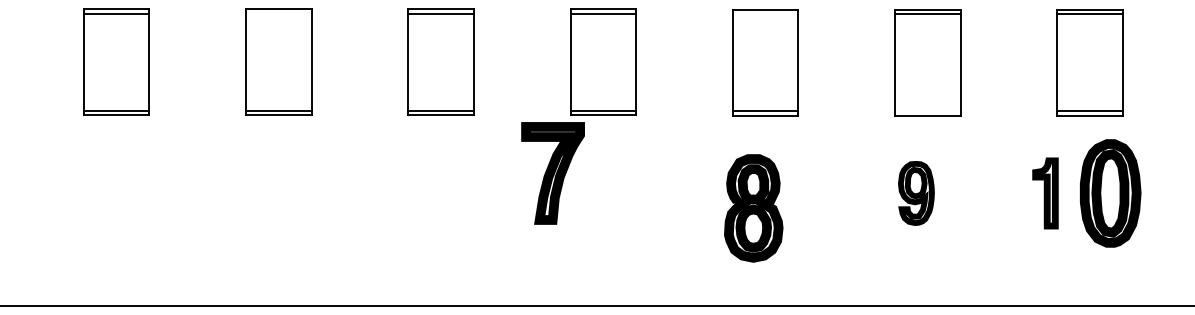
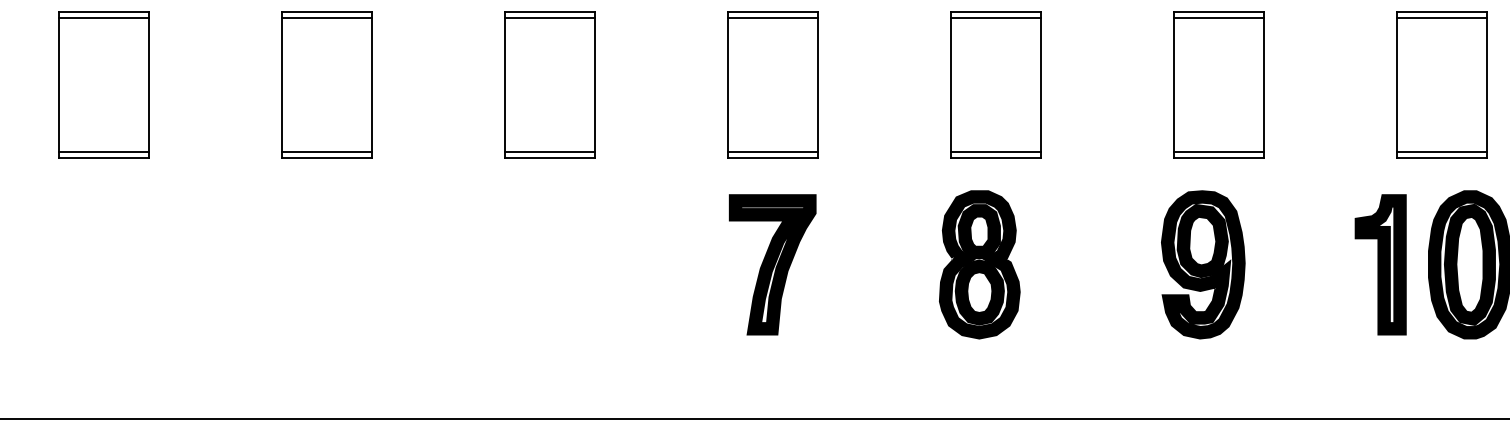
line: (278, 13) -> (326, 17), added
line: (765, 13) -> (995, 17), added
line: (927, 111) -> (1218, 152), added
part: (552, 173) -> (771, 264), moved
part: (916, 193) -> (1203, 264), size x1.67
part: (1045, 193) -> (1380, 264), size x1.43
part: (753, 208) -> (979, 264), moved

